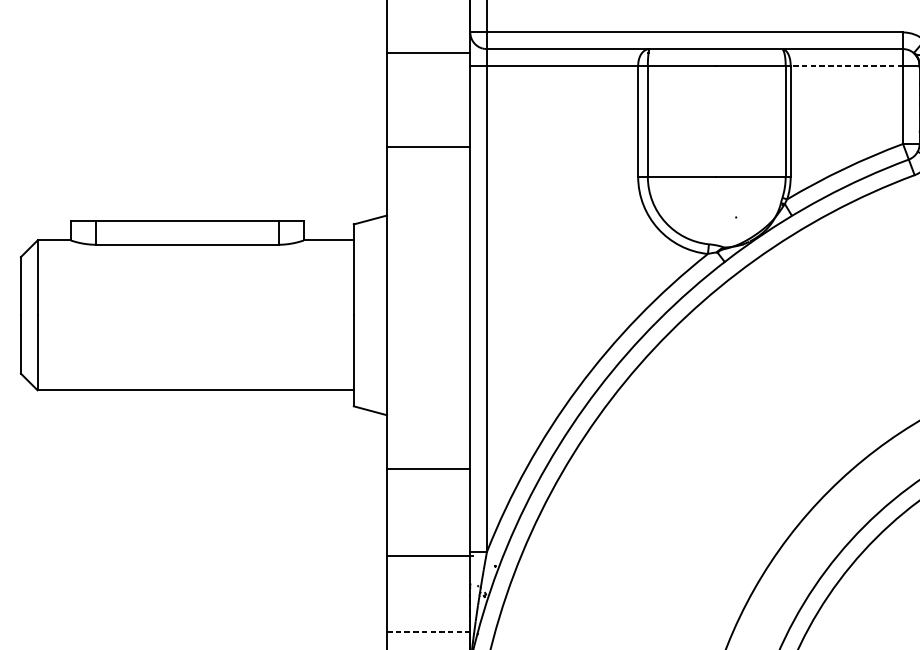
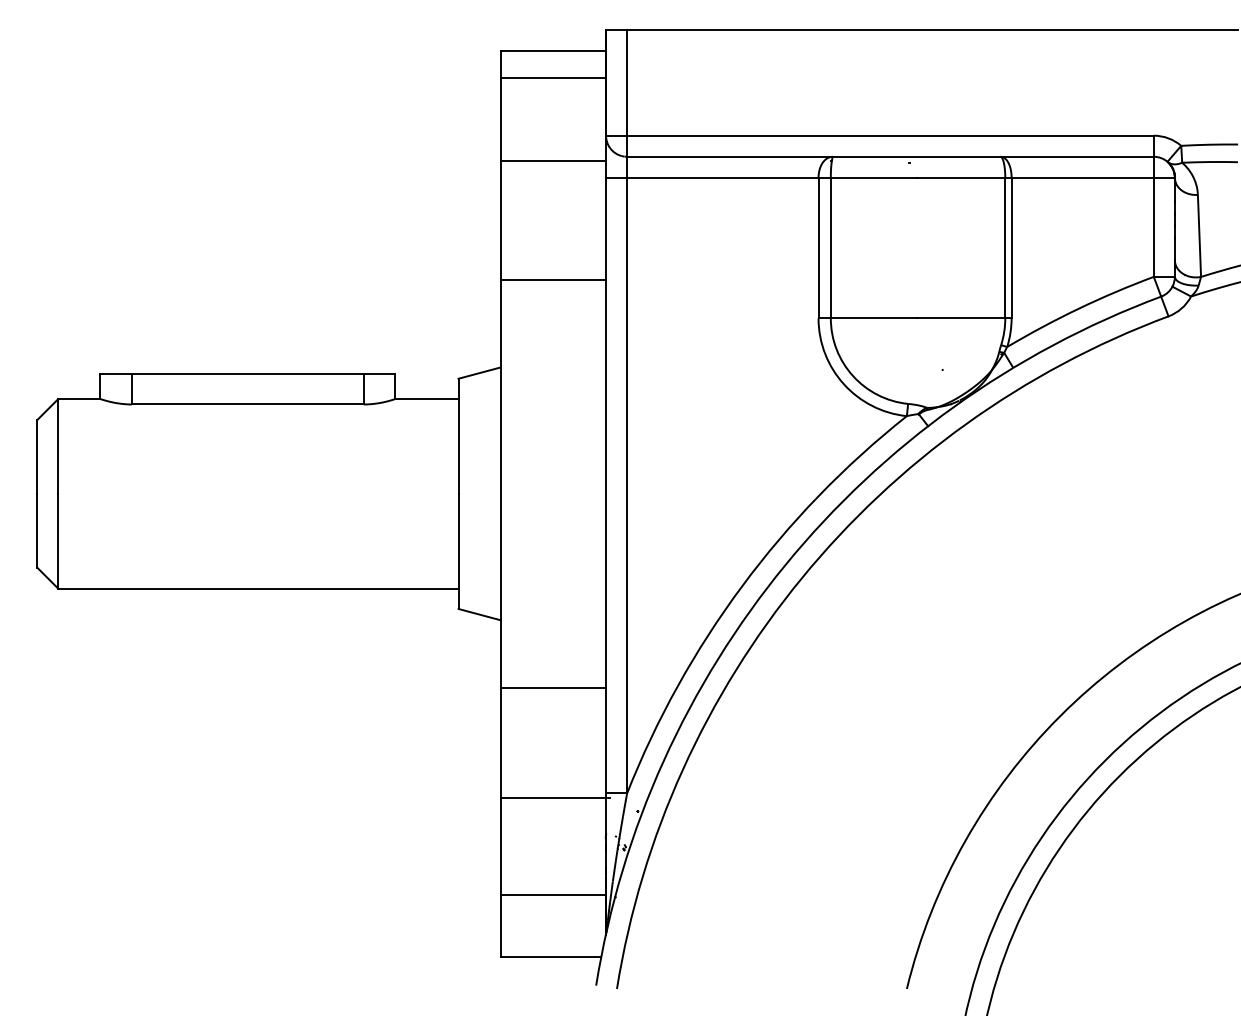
line: (846, 65) -> (1082, 177), dashed -> solid
line: (428, 632) -> (553, 895), dashed -> solid

